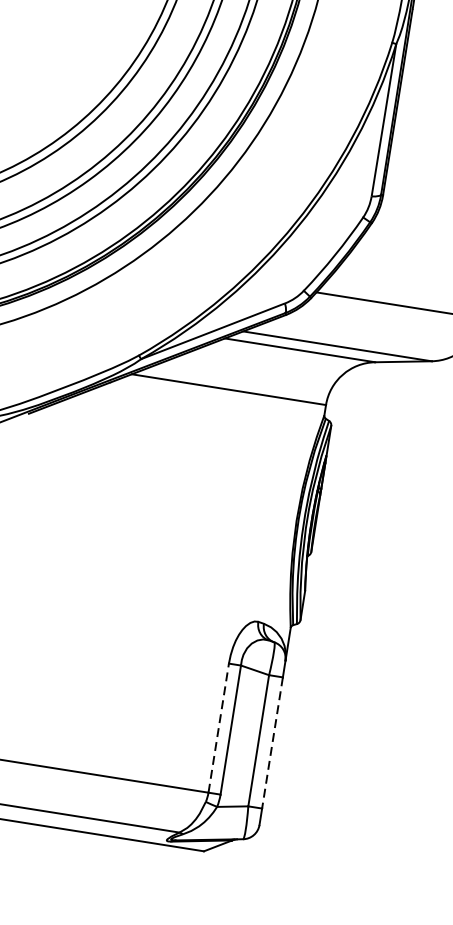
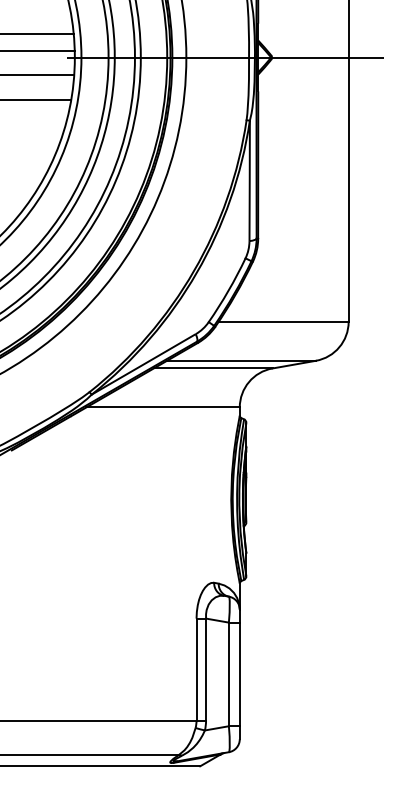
line: (218, 728) -> (196, 669), dashed -> solid
line: (272, 742) -> (239, 674), dashed -> solid

